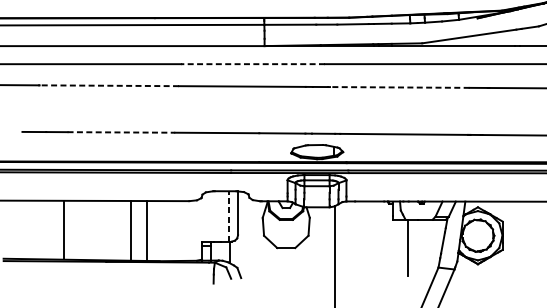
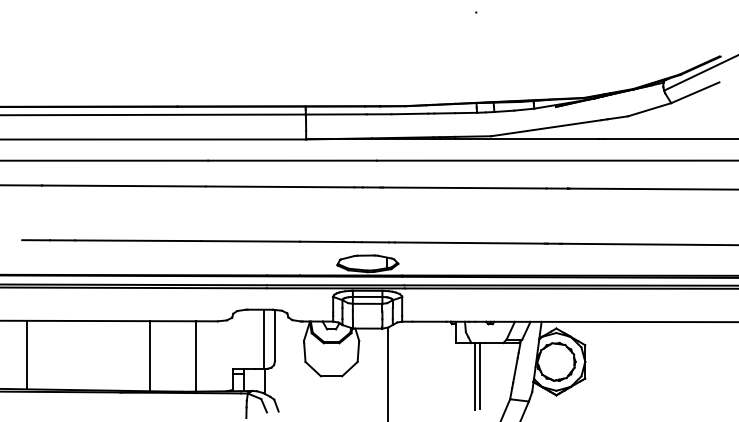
line: (252, 64) -> (292, 160), dashed -> solid
line: (109, 86) -> (124, 186), dashed -> solid
line: (399, 87) -> (464, 188), dashed -> solid
line: (121, 132) -> (138, 240), dashed -> solid
line: (229, 215) -> (264, 338), dashed -> solid
line: (64, 229) -> (27, 354), moved
line: (147, 231) -> (195, 356), moved
line: (413, 248) -> (480, 376), added

